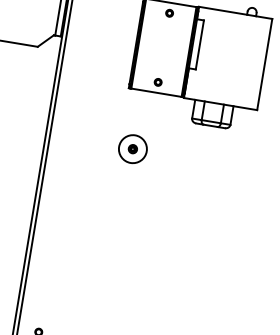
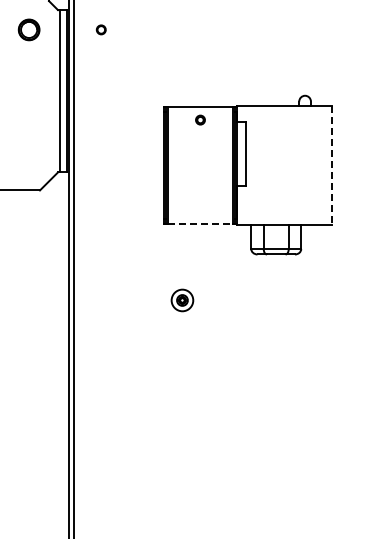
line: (264, 64) -> (332, 165), solid -> dashed
part: (158, 81) -> (200, 209), removed
line: (156, 92) -> (200, 223), solid -> dashed
circle: (132, 149) -> (182, 300), size x0.6

